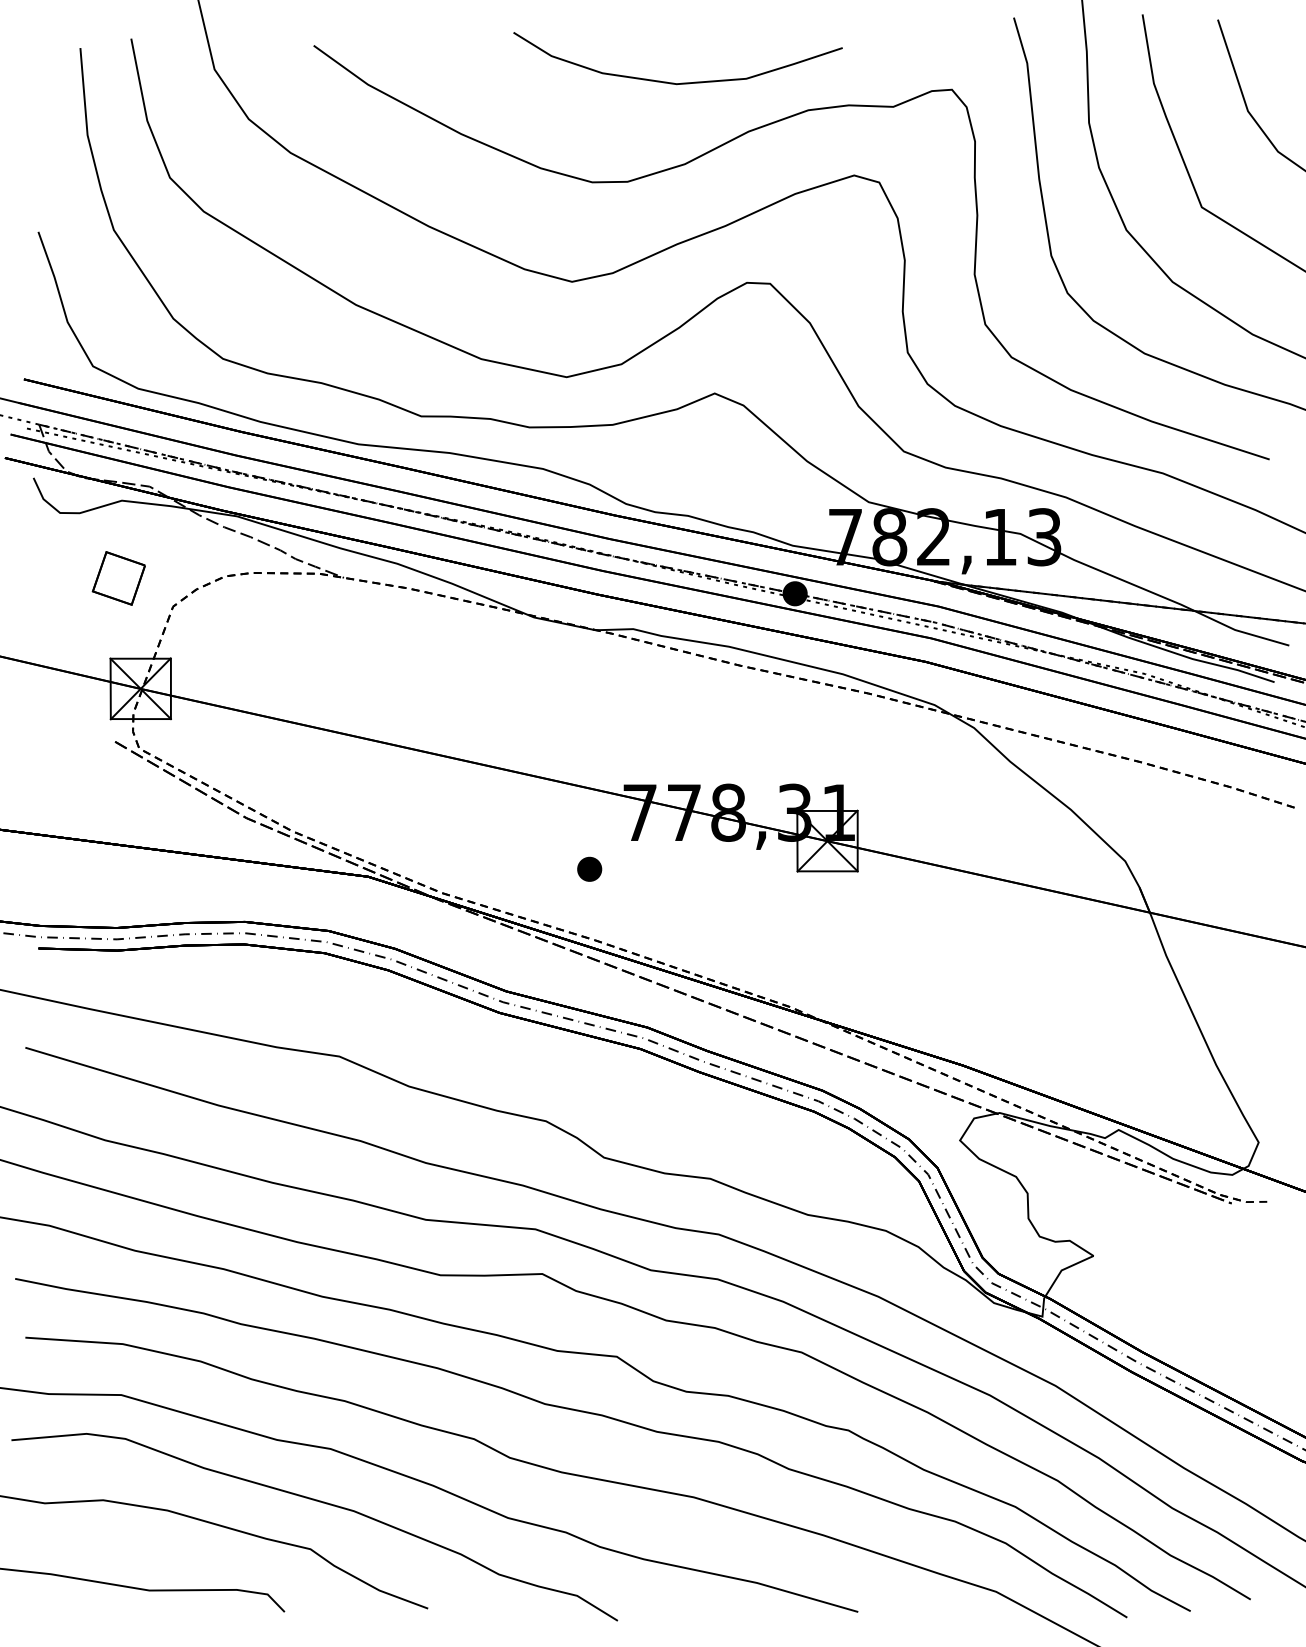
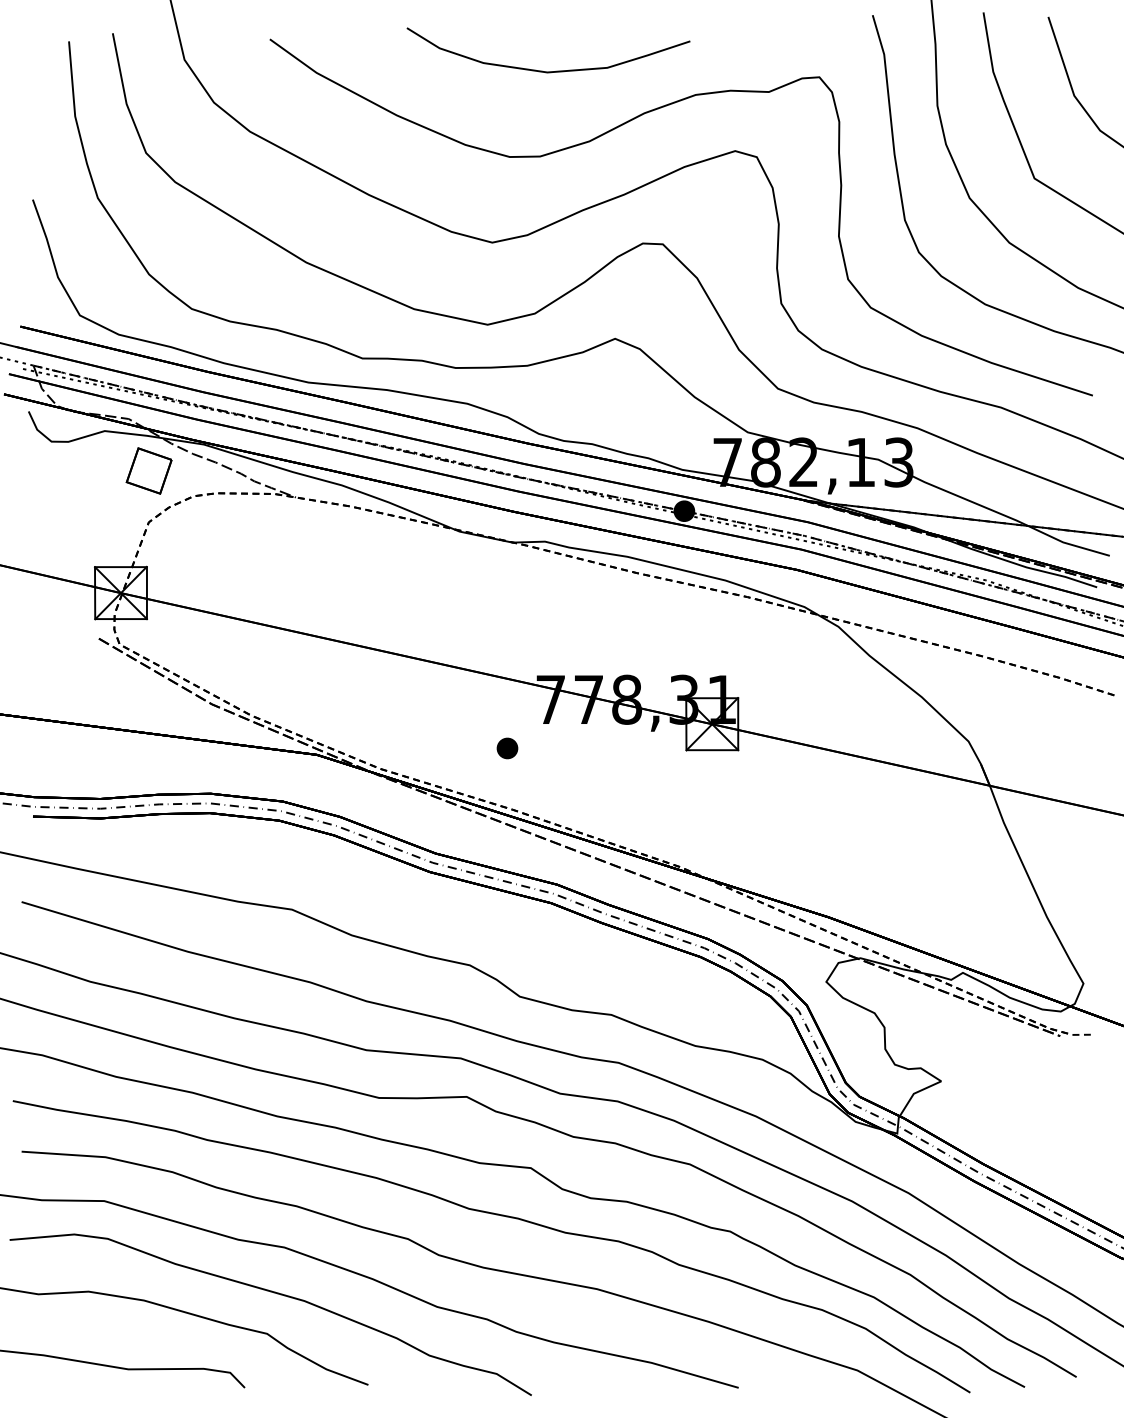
curve: (671, 81) -> (542, 70), moved
part: (118, 577) -> (148, 470), moved

